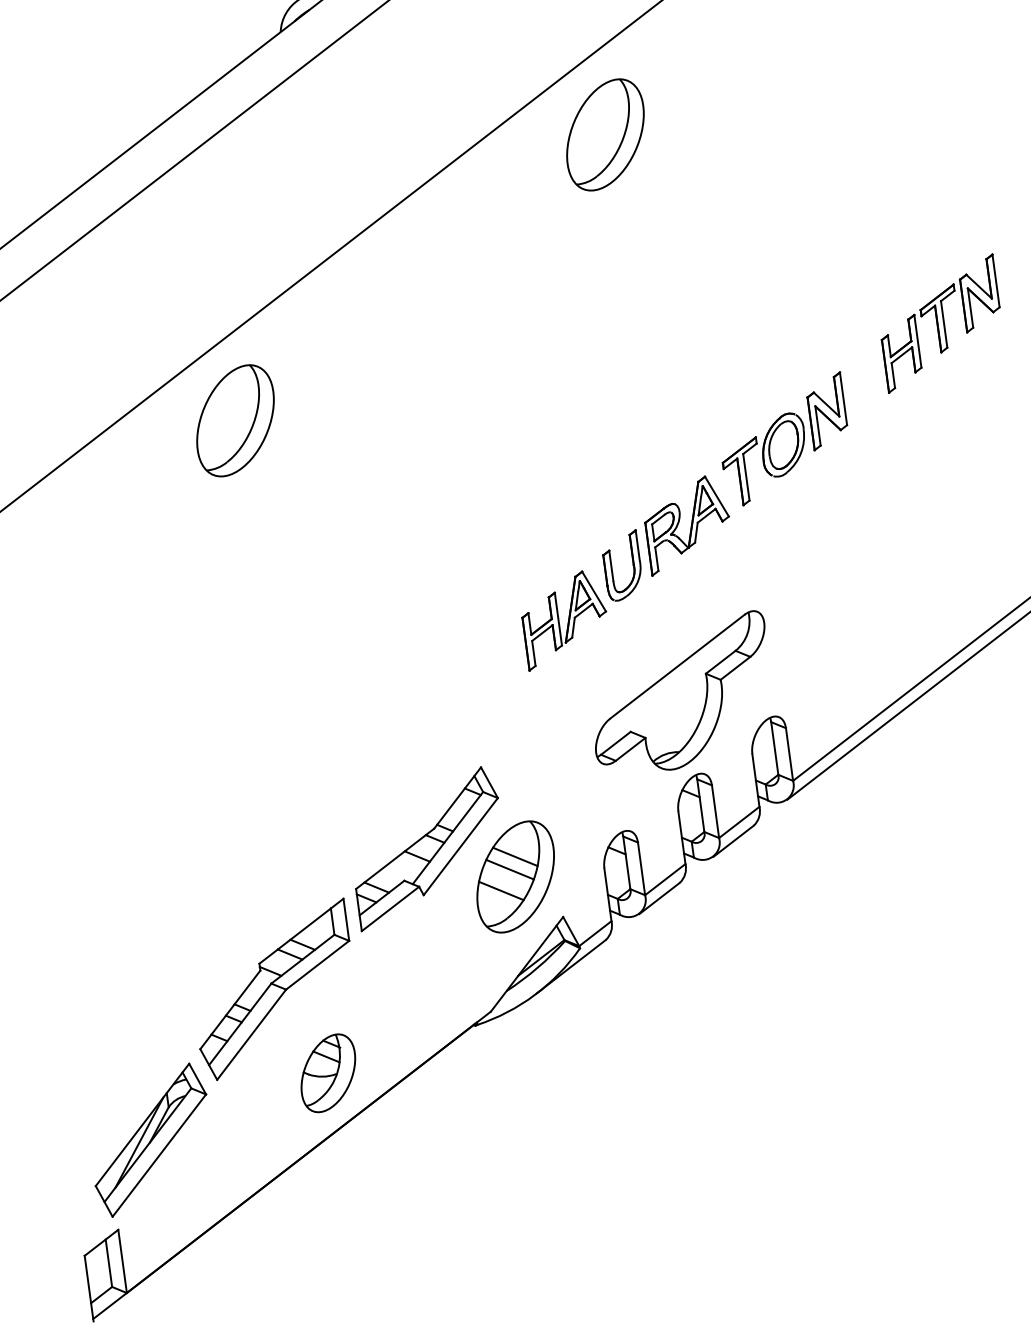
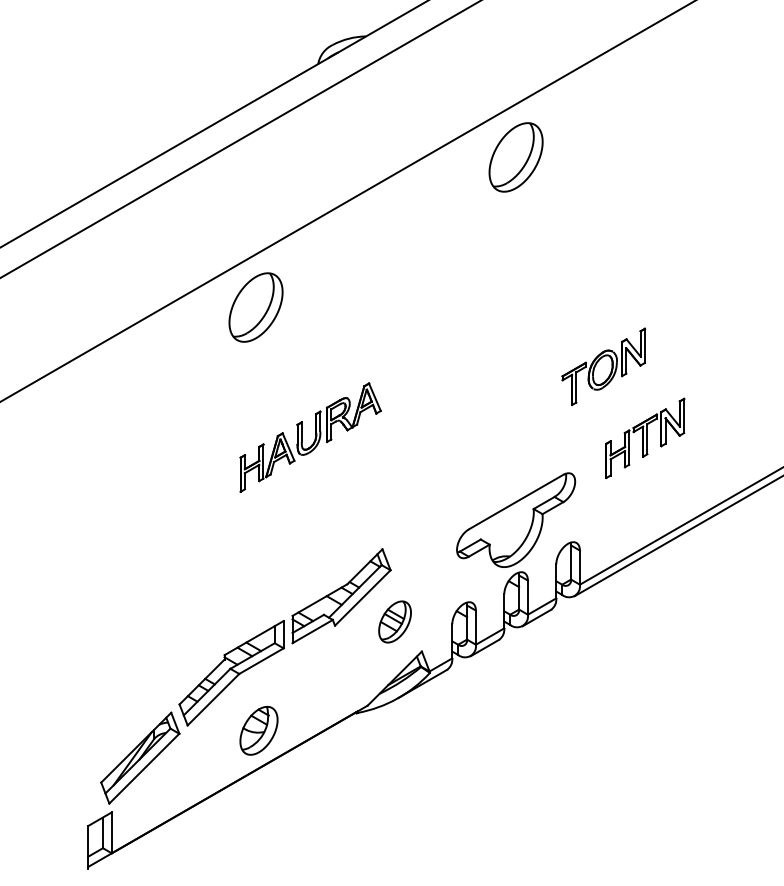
part: (941, 323) -> (645, 438), moved
part: (625, 572) -> (310, 437), moved
part: (514, 876) -> (394, 621), size x0.6

